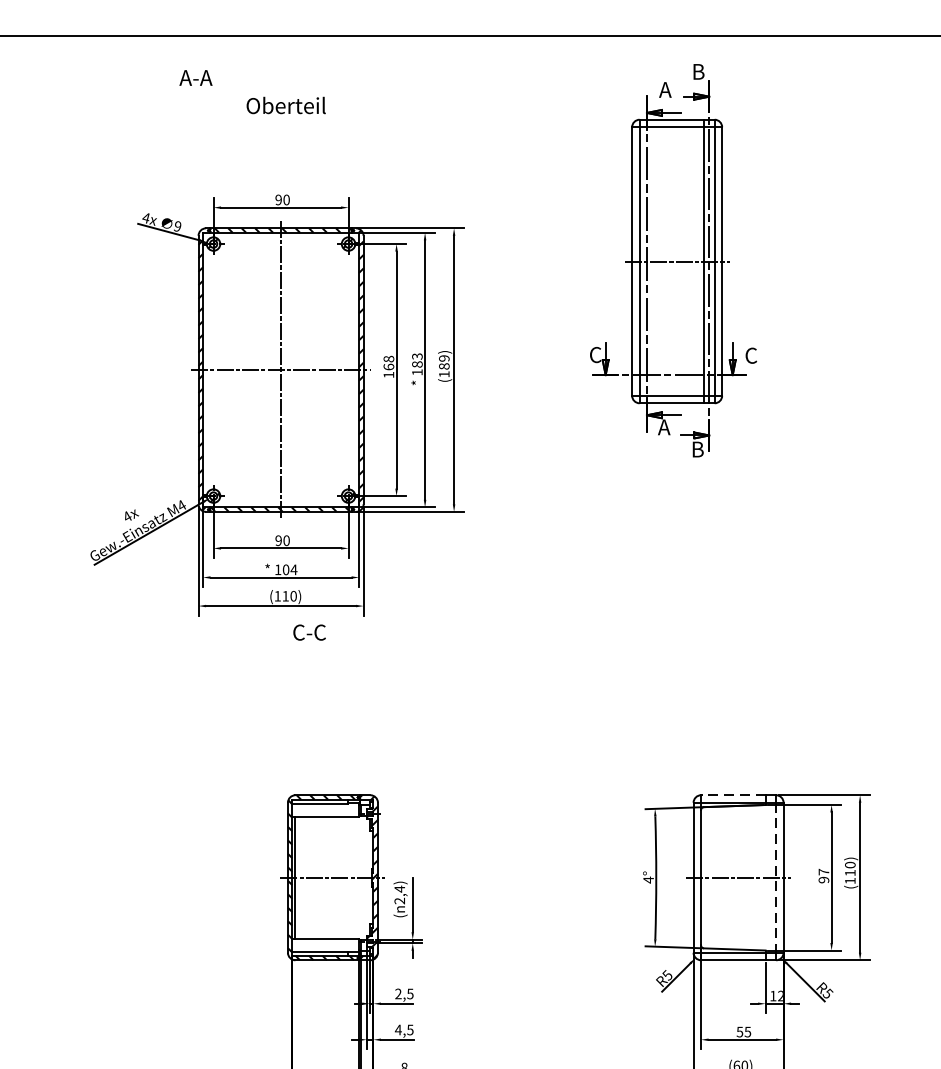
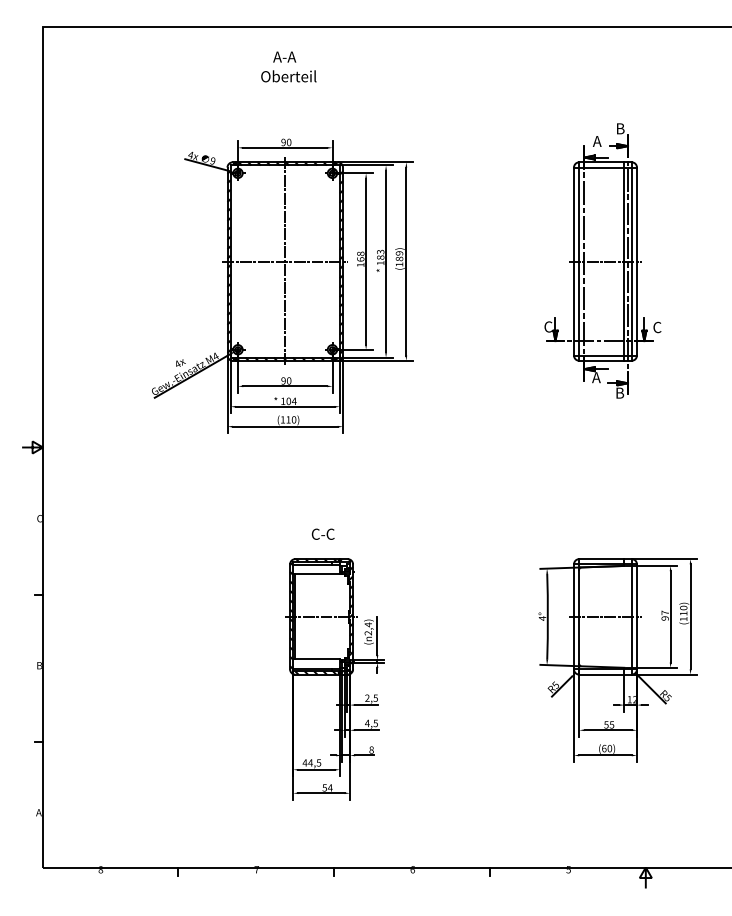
text: (195, 77) -> (284, 56), moved
part: (672, 260) -> (602, 260), moved
text: (308, 631) -> (322, 533), moved
line: (732, 795) -> (601, 559), dashed -> solid
line: (775, 877) -> (631, 616), dashed -> solid

